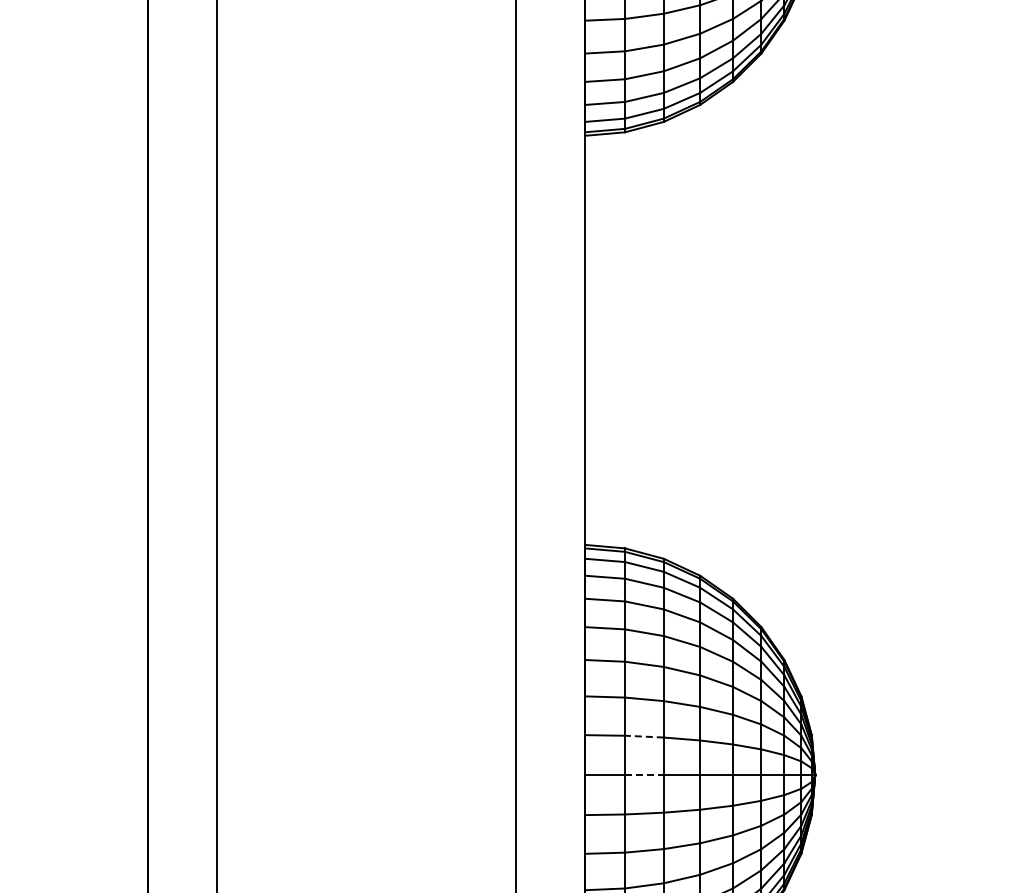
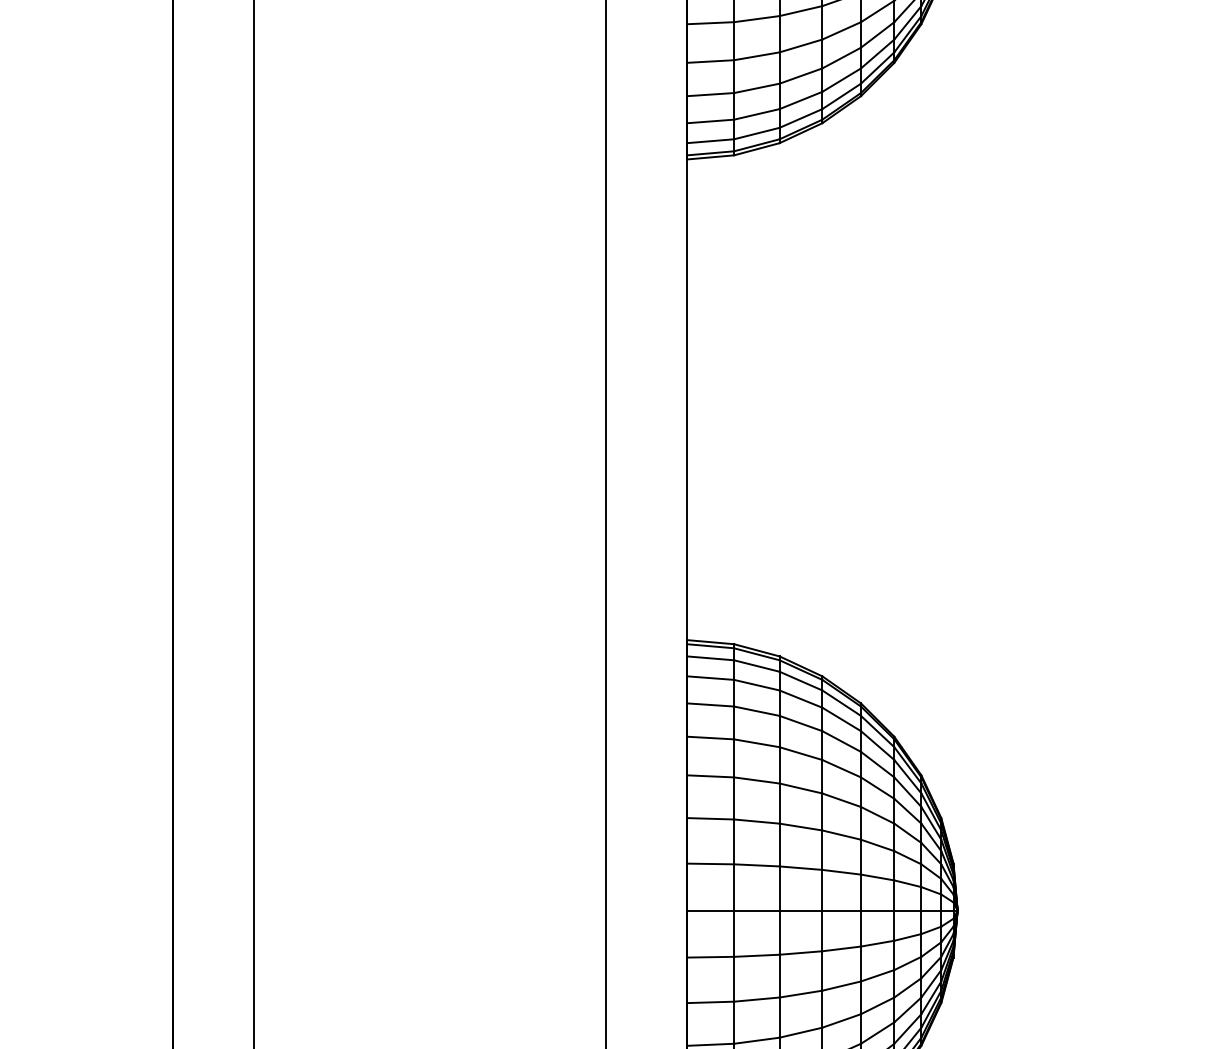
line: (643, 736) -> (755, 865), dashed -> solid
line: (644, 775) -> (756, 911), dashed -> solid

